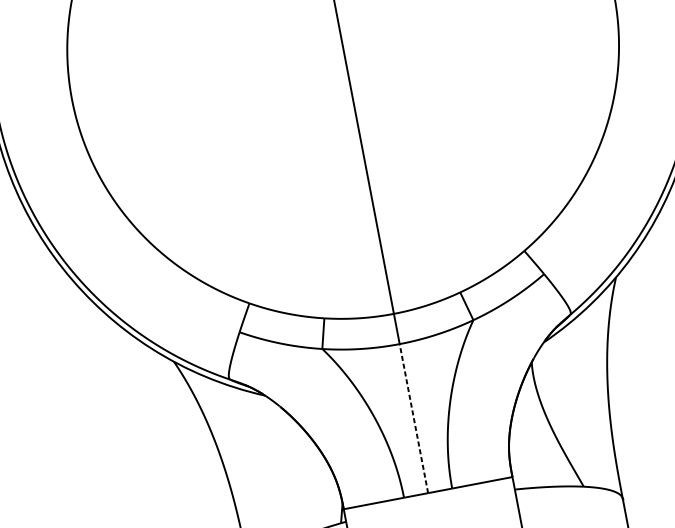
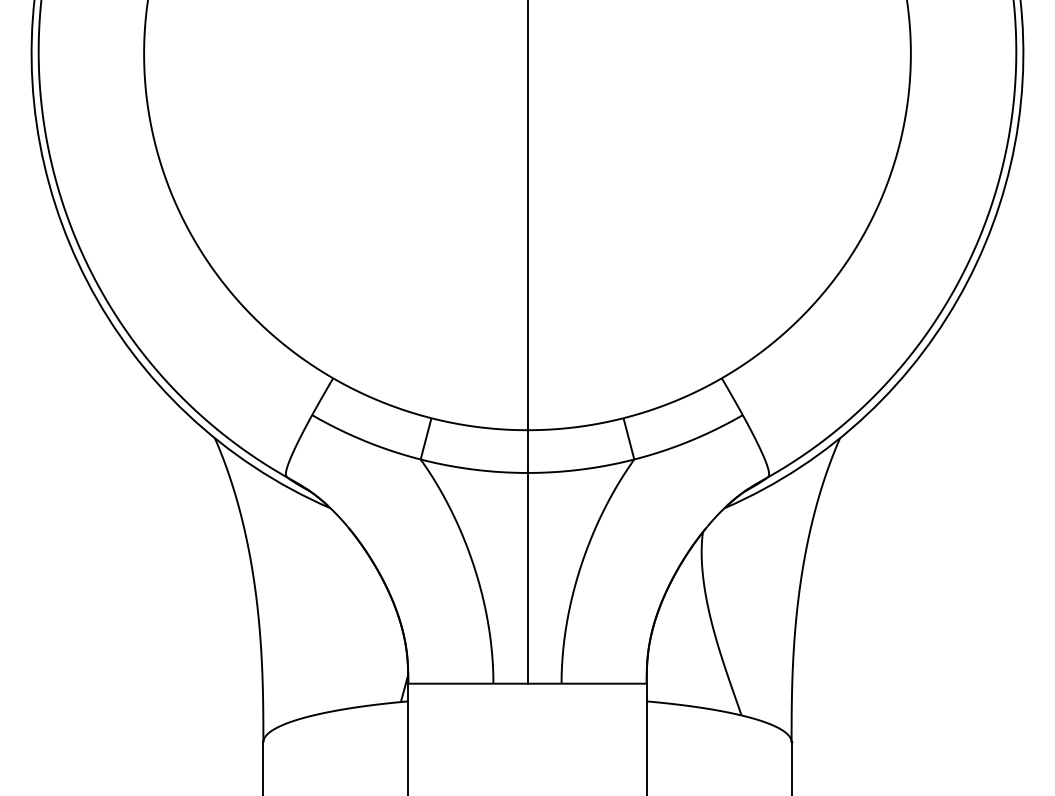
line: (413, 418) -> (527, 577), dashed -> solid

